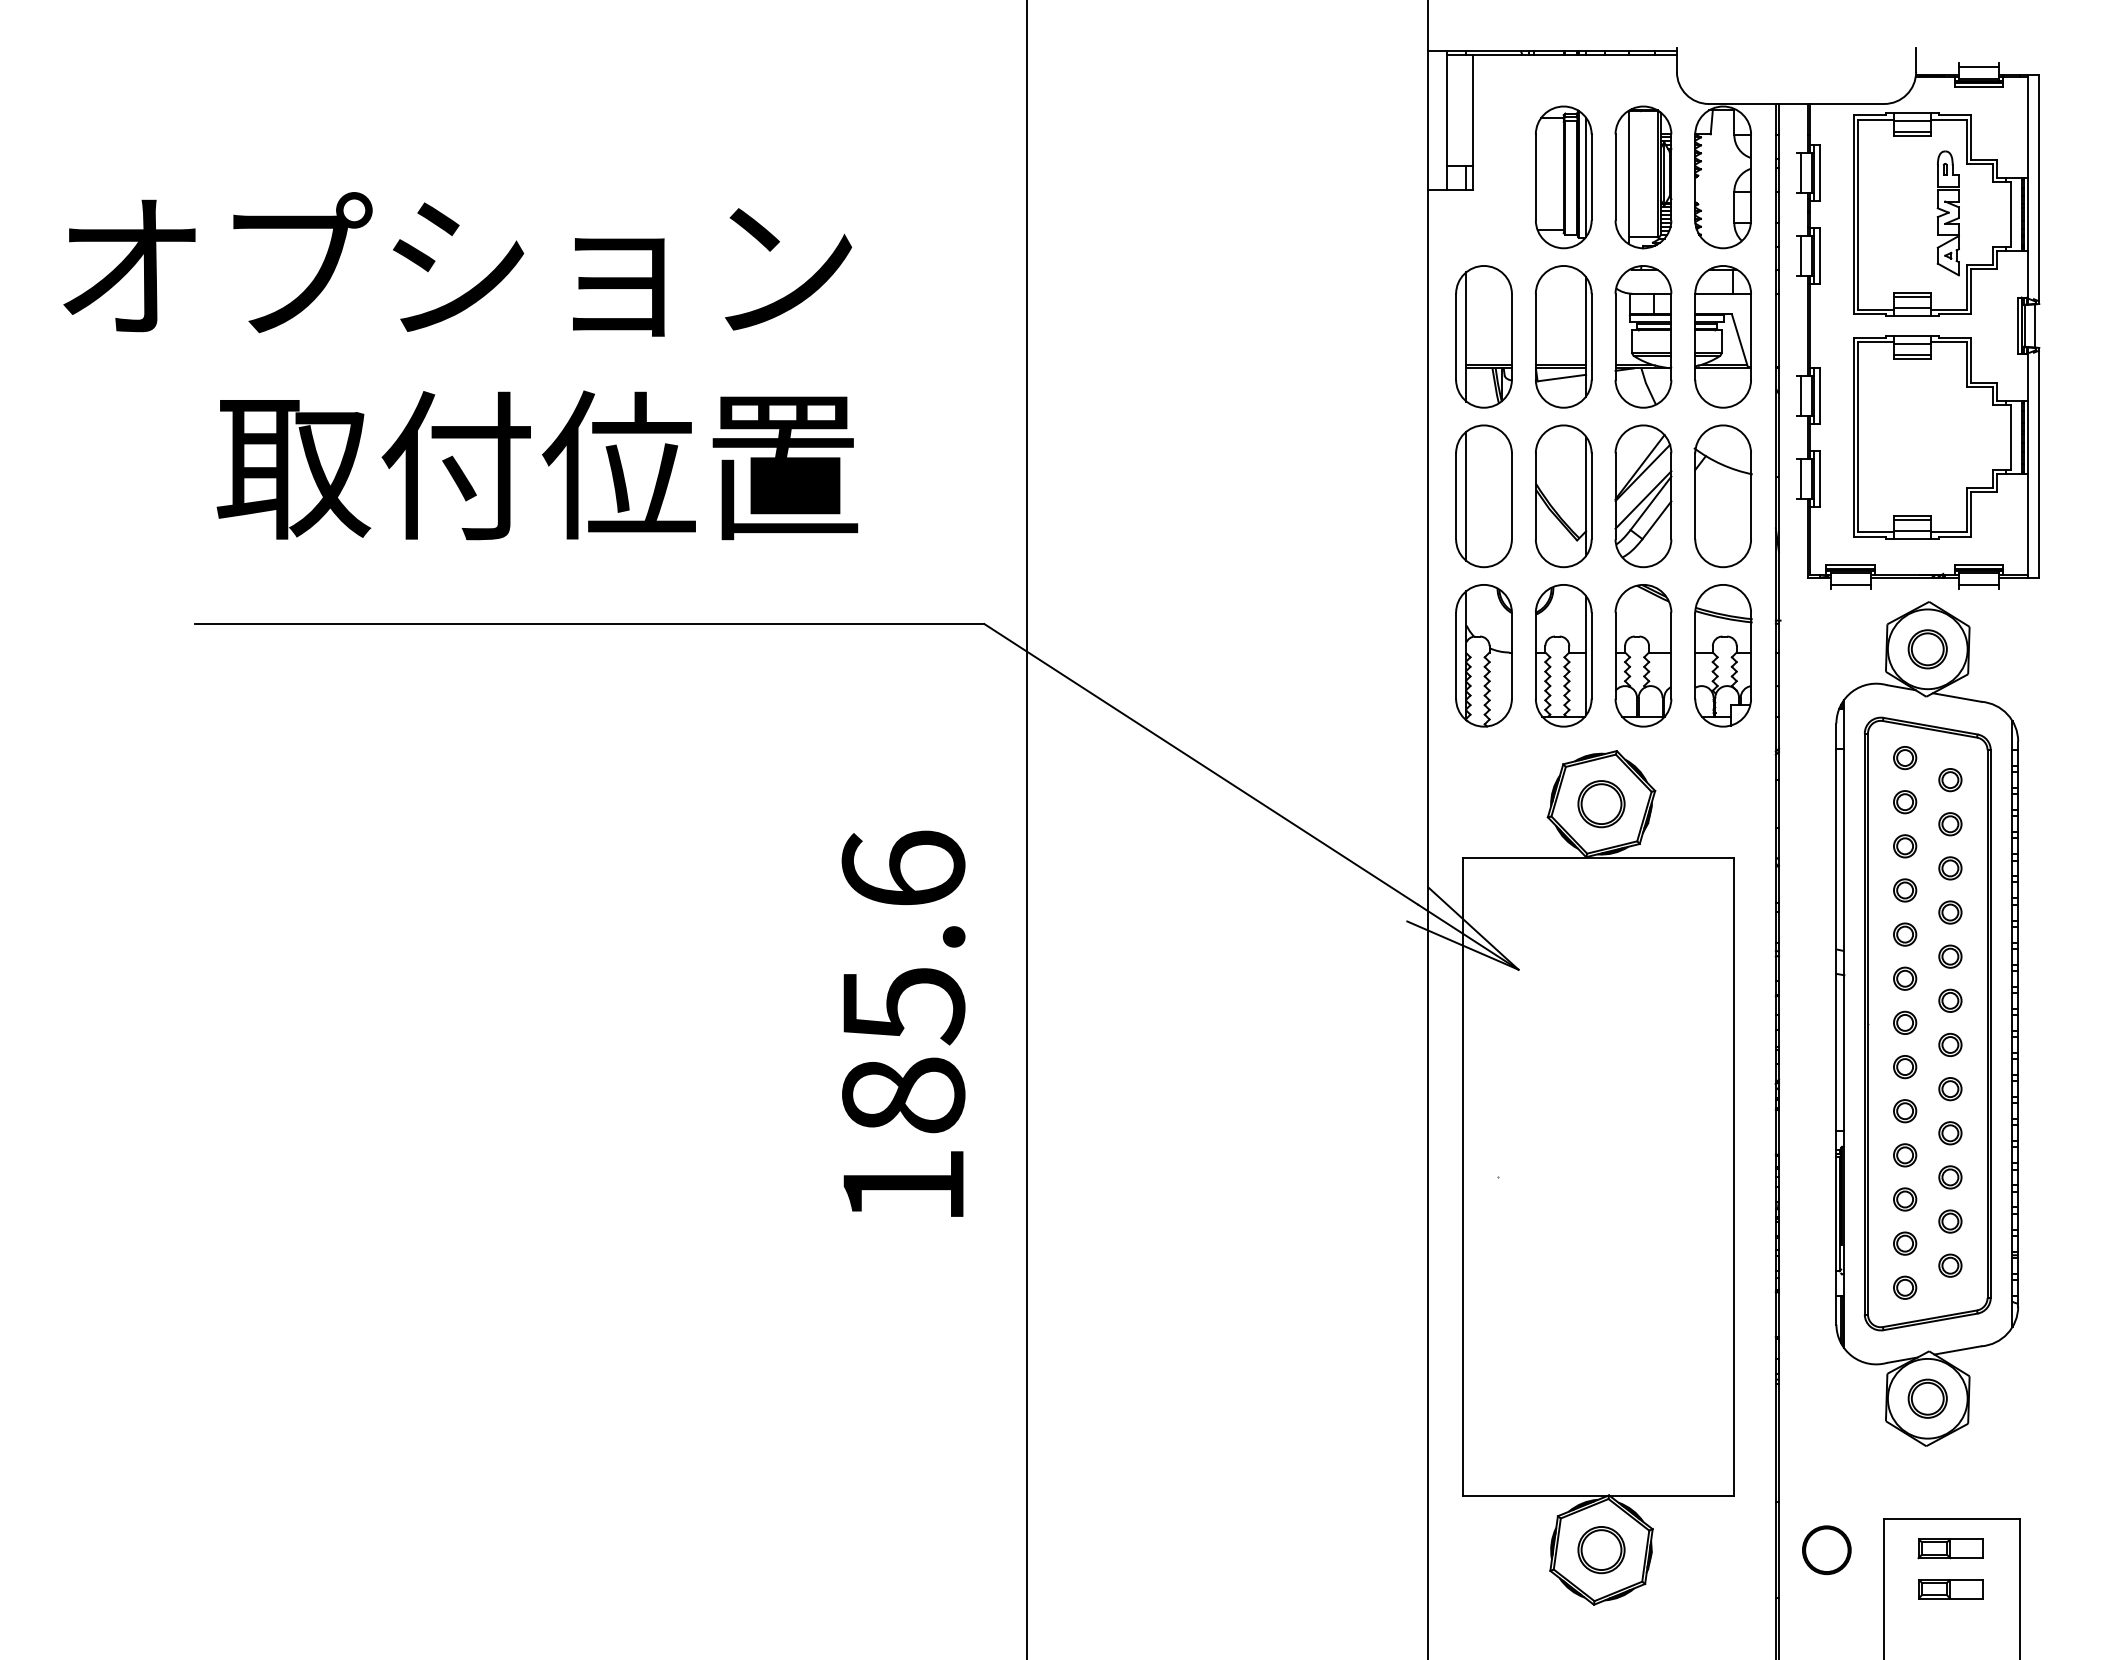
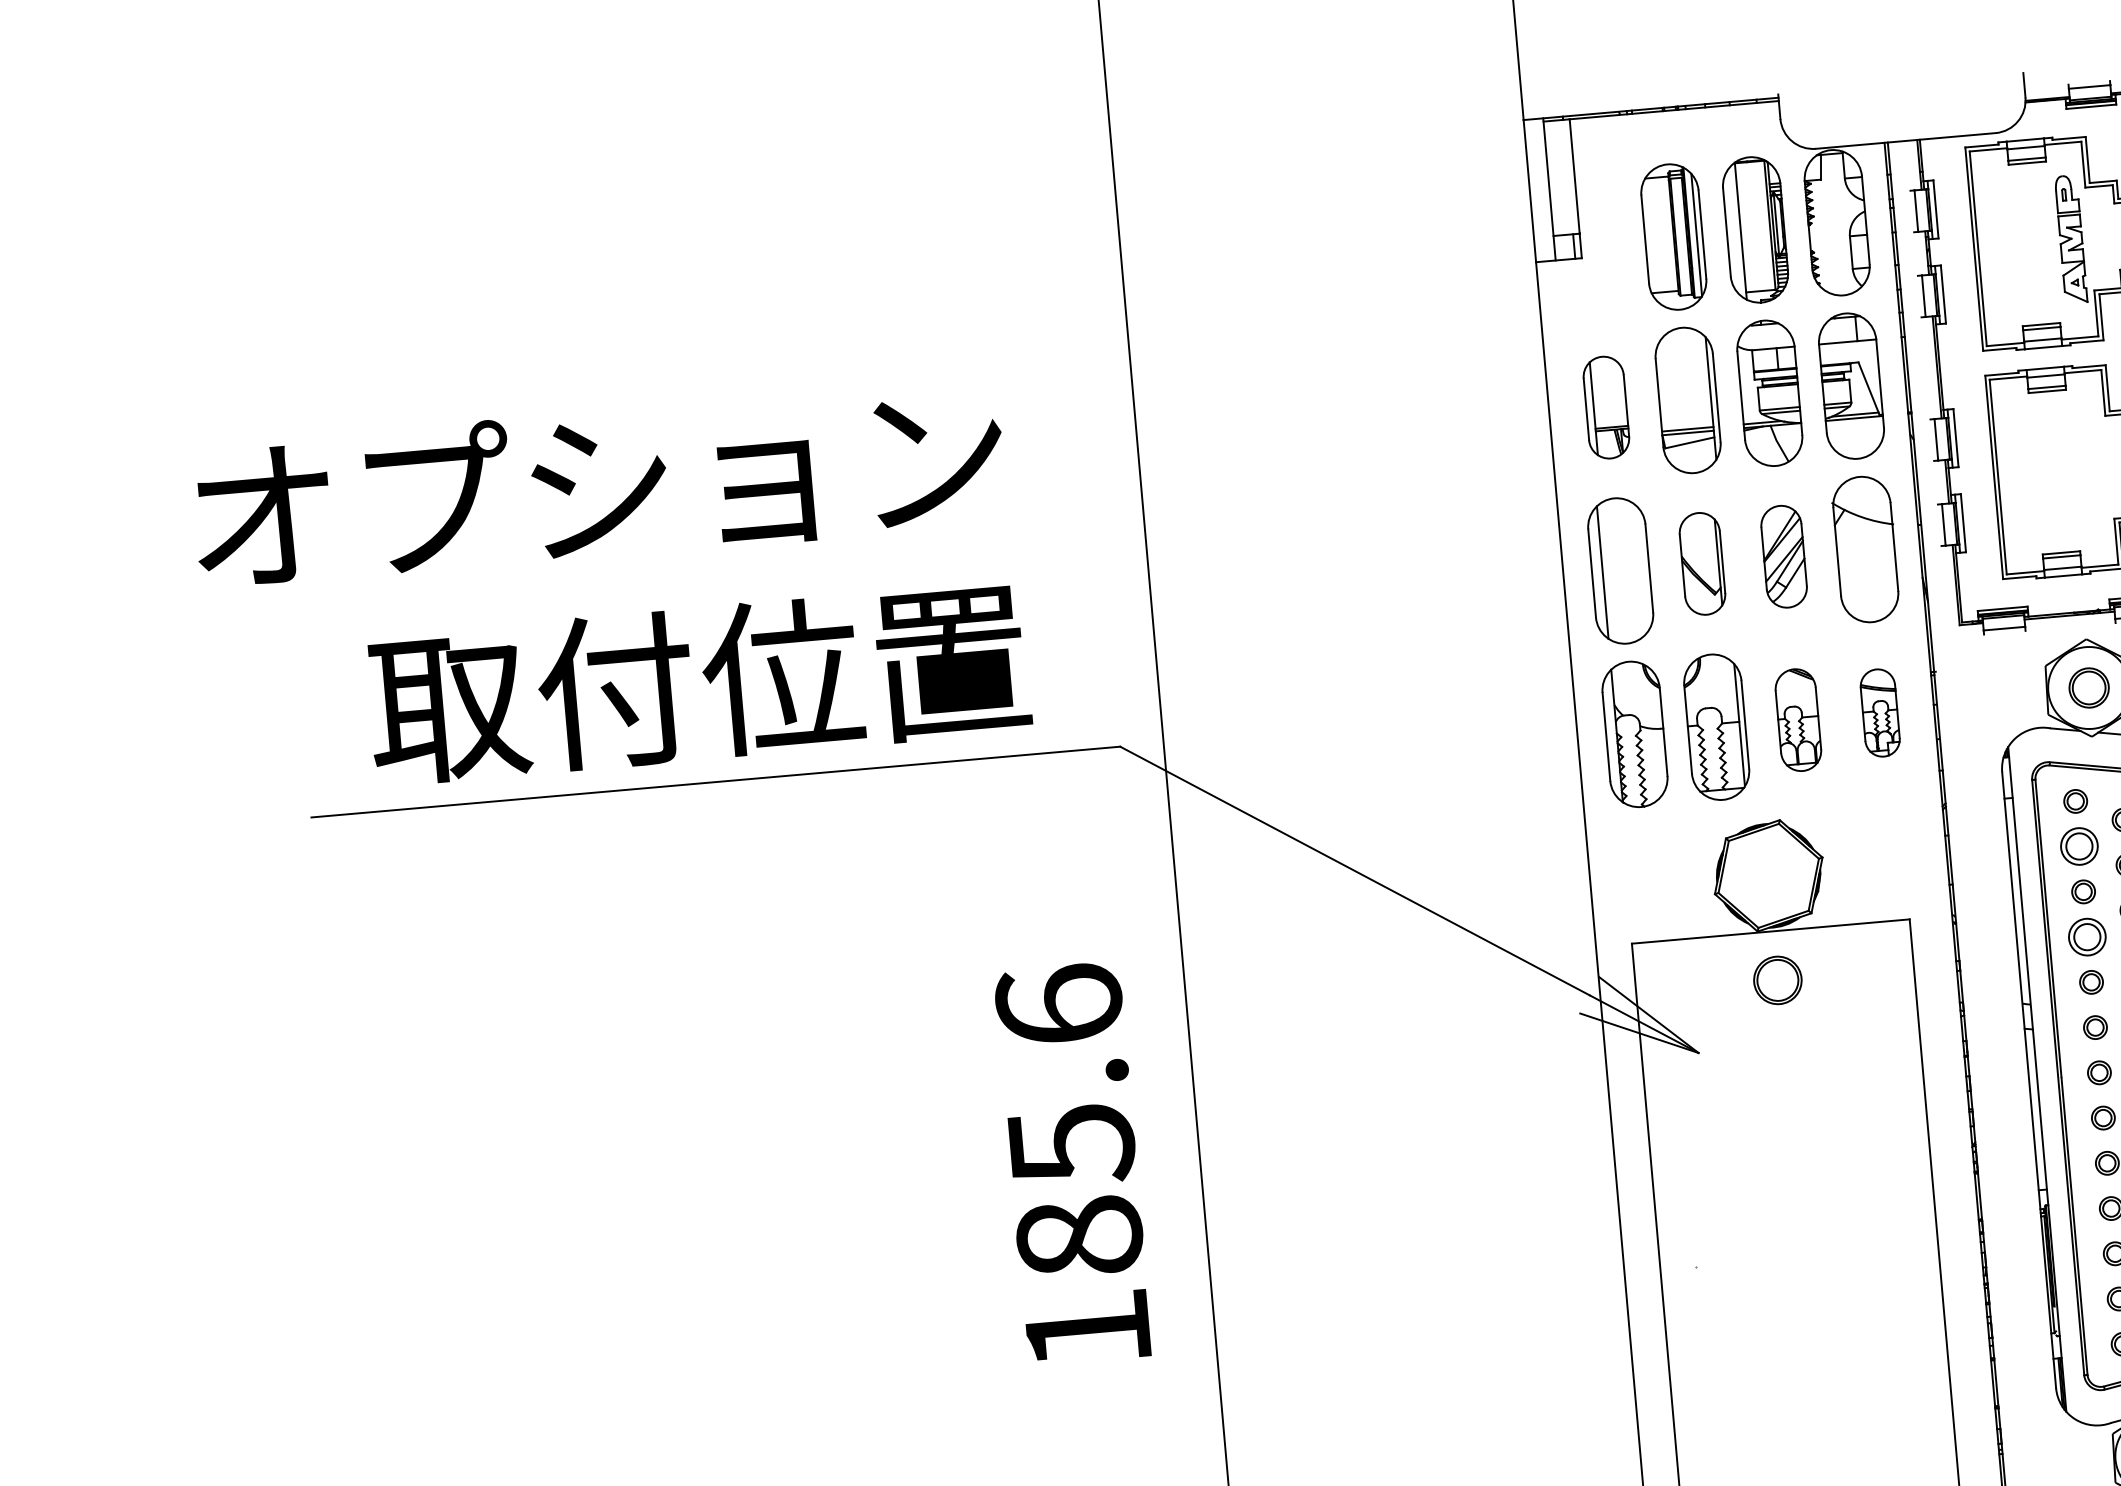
part: (1483, 336) -> (1605, 407), size x0.7
text: (460, 366) -> (610, 589), moved
part: (1563, 496) -> (1702, 564), size x0.7
part: (1643, 496) -> (1784, 556), size x0.7
part: (1643, 655) -> (1798, 719), size x0.7
part: (1723, 655) -> (1880, 712), size x0.6
part: (1905, 802) -> (2080, 846), size x1.6
part: (1601, 804) -> (1777, 980), moved
part: (1905, 890) -> (2087, 937), size x1.6

